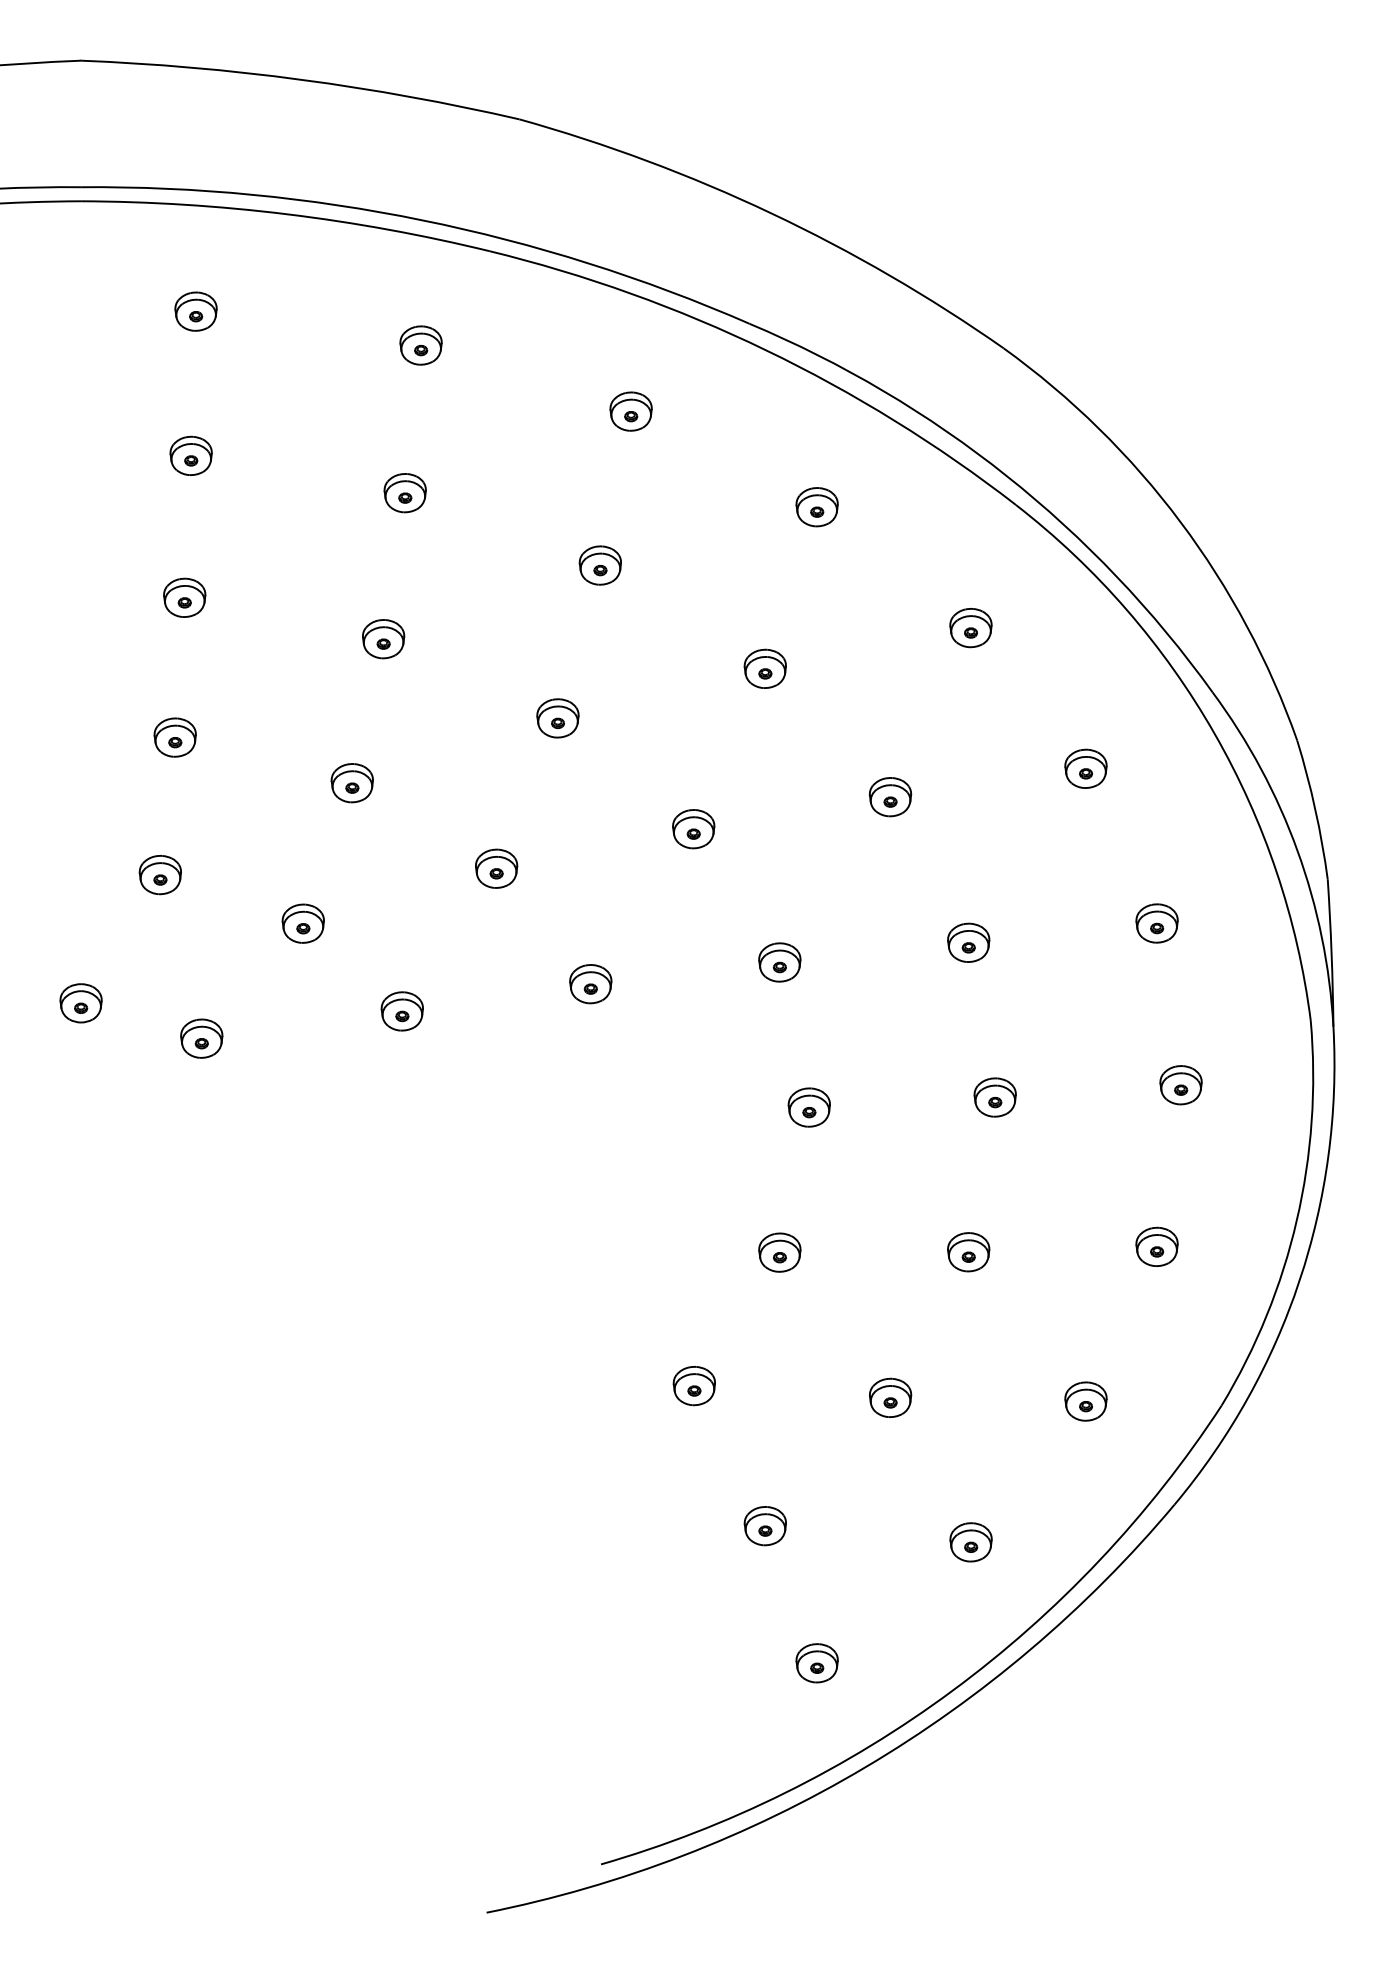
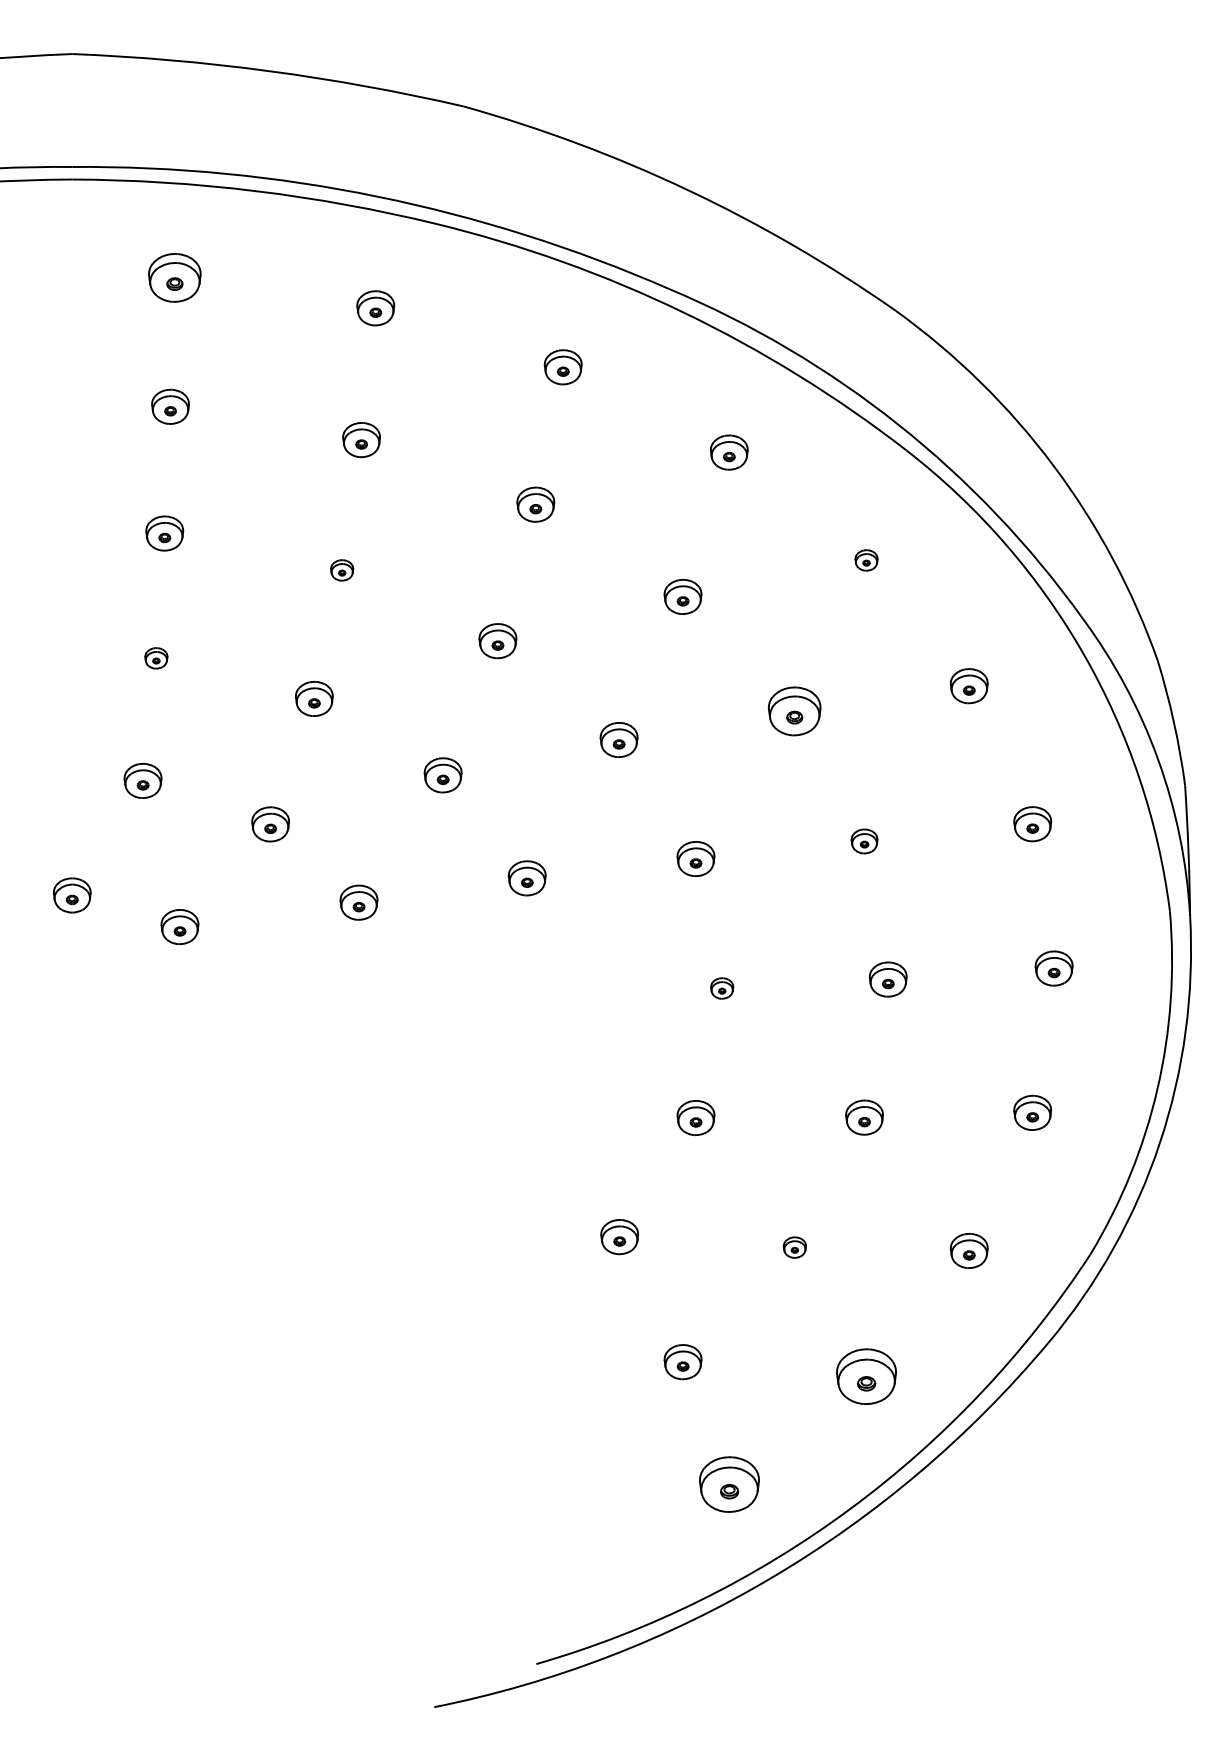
part: (195, 312) -> (174, 278), size x1.4
part: (970, 628) -> (866, 560), size x0.6
part: (382, 639) -> (341, 570), size x0.6
part: (175, 737) -> (156, 658), size x0.6
part: (890, 797) -> (794, 711), size x1.4
part: (968, 942) -> (864, 841), size x0.7
part: (808, 1107) -> (721, 988), size x0.6
part: (890, 1397) -> (794, 1247), size x0.6
part: (970, 1542) -> (866, 1376), size x1.6
part: (816, 1663) -> (728, 1484), size x1.6

